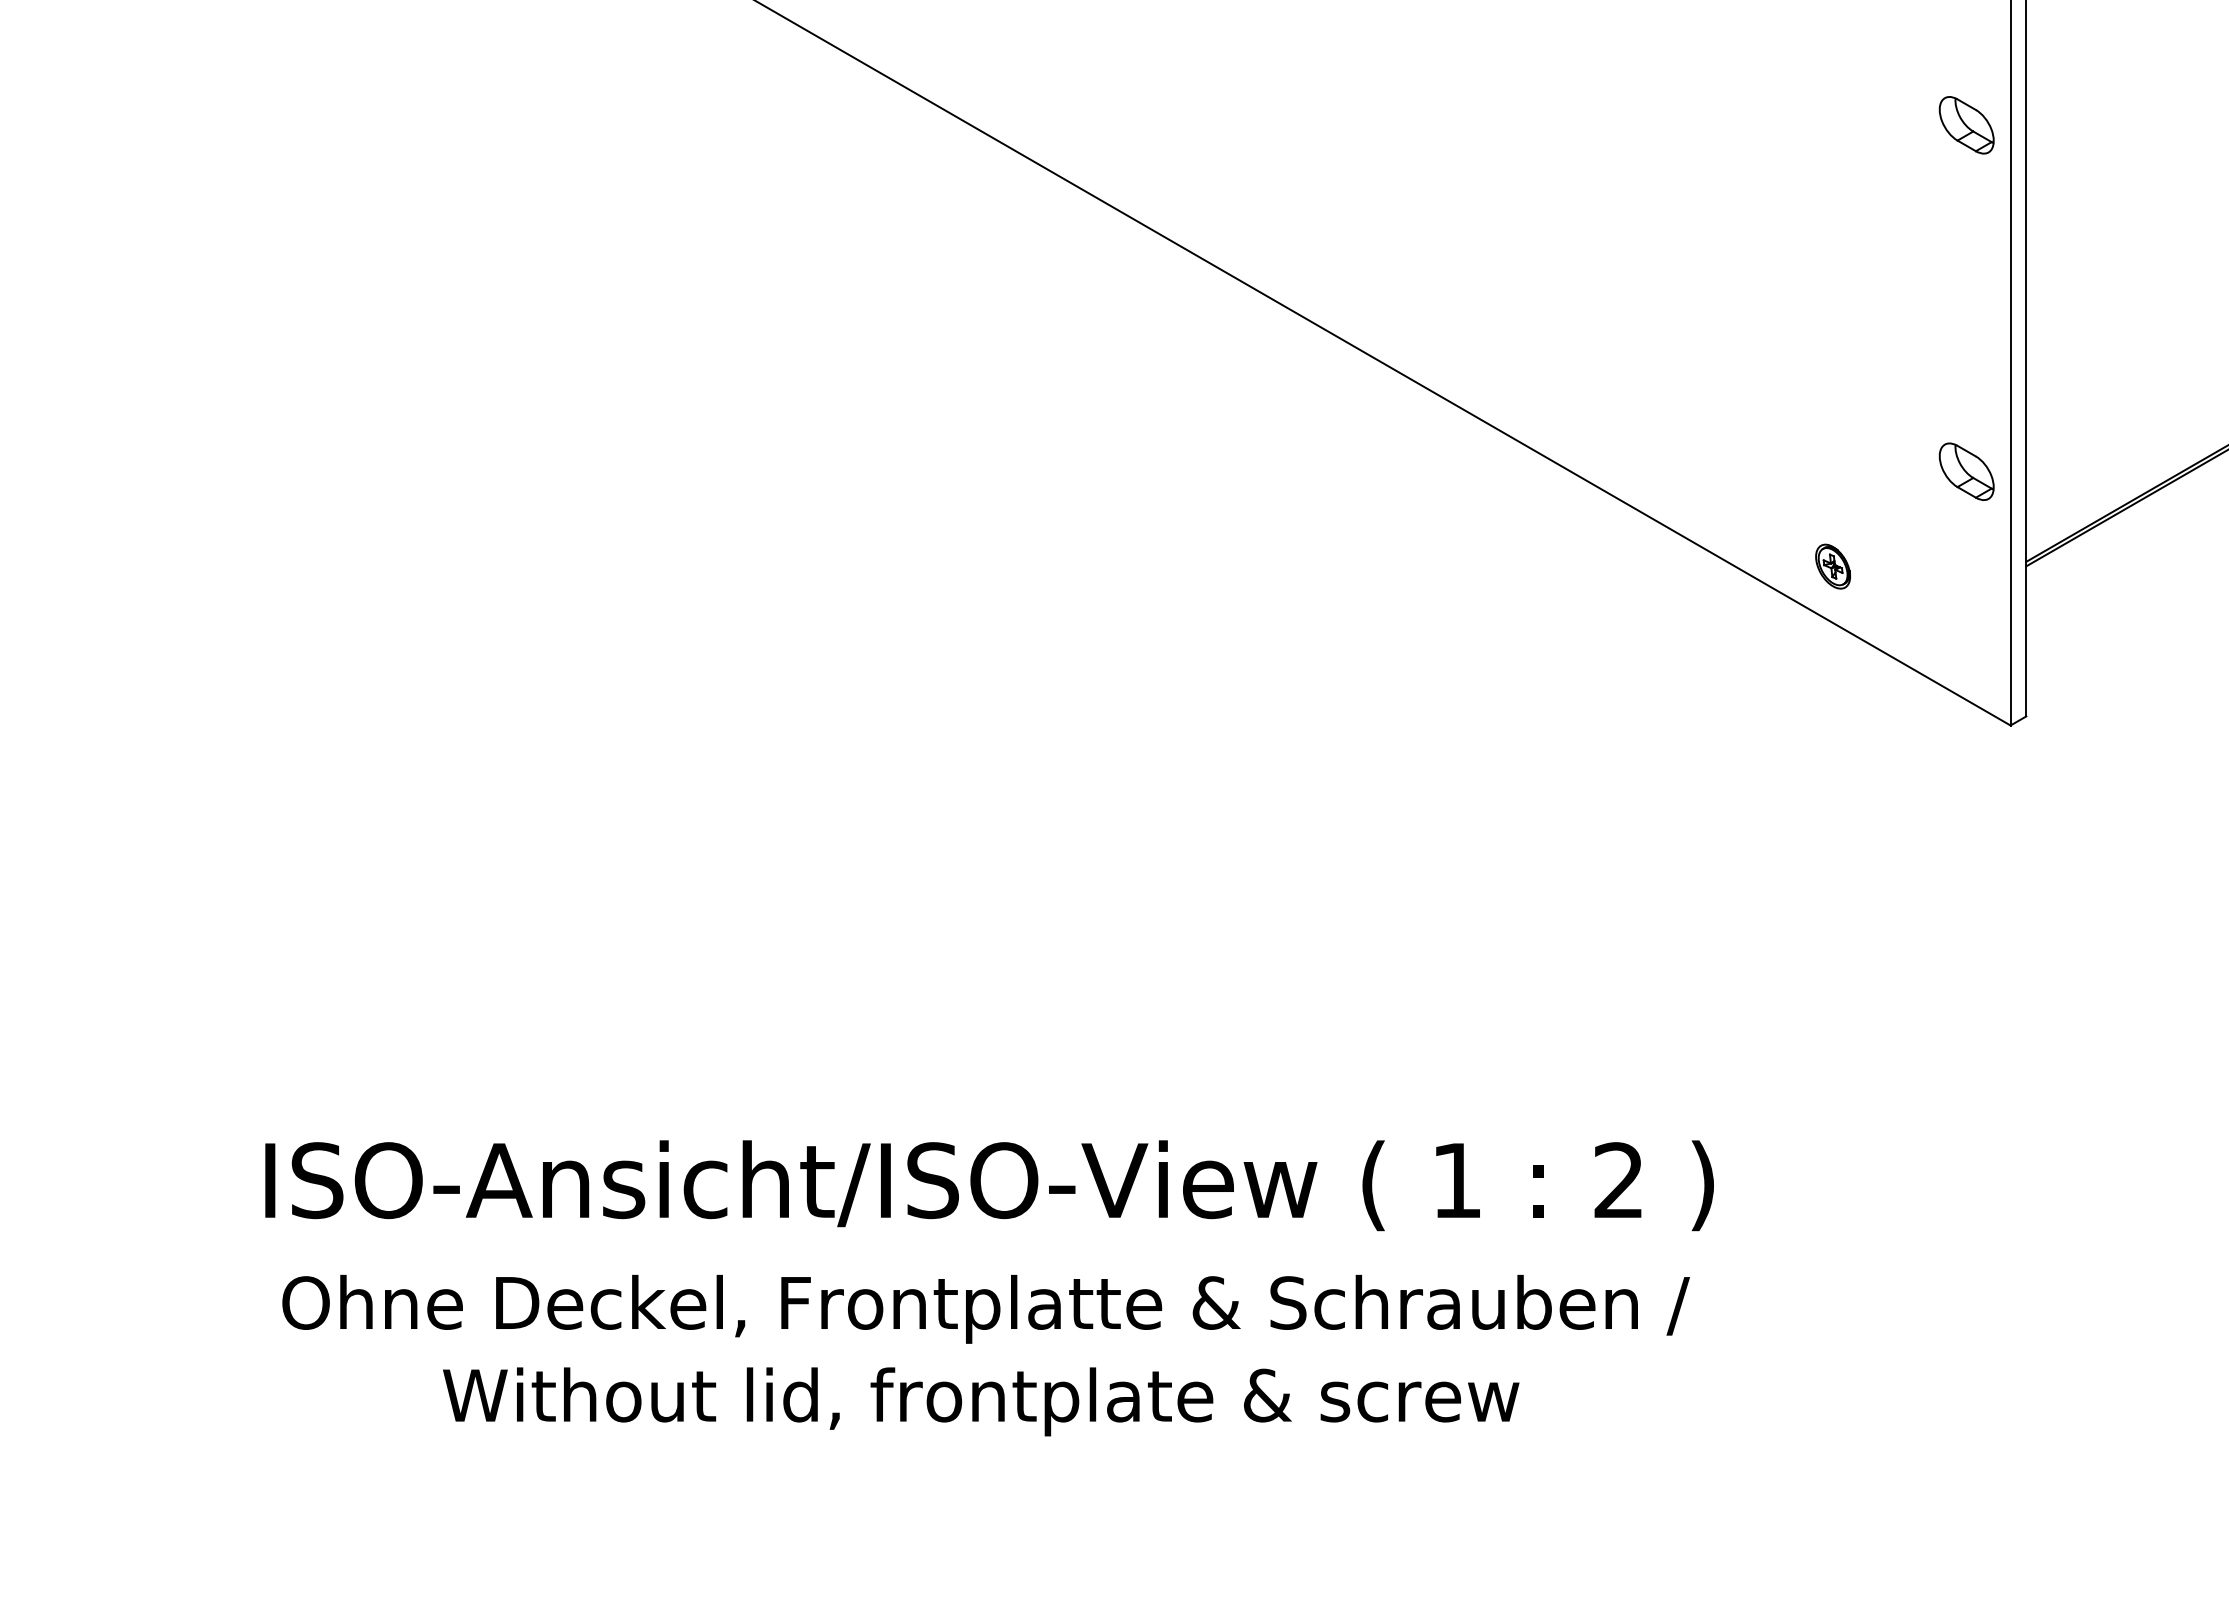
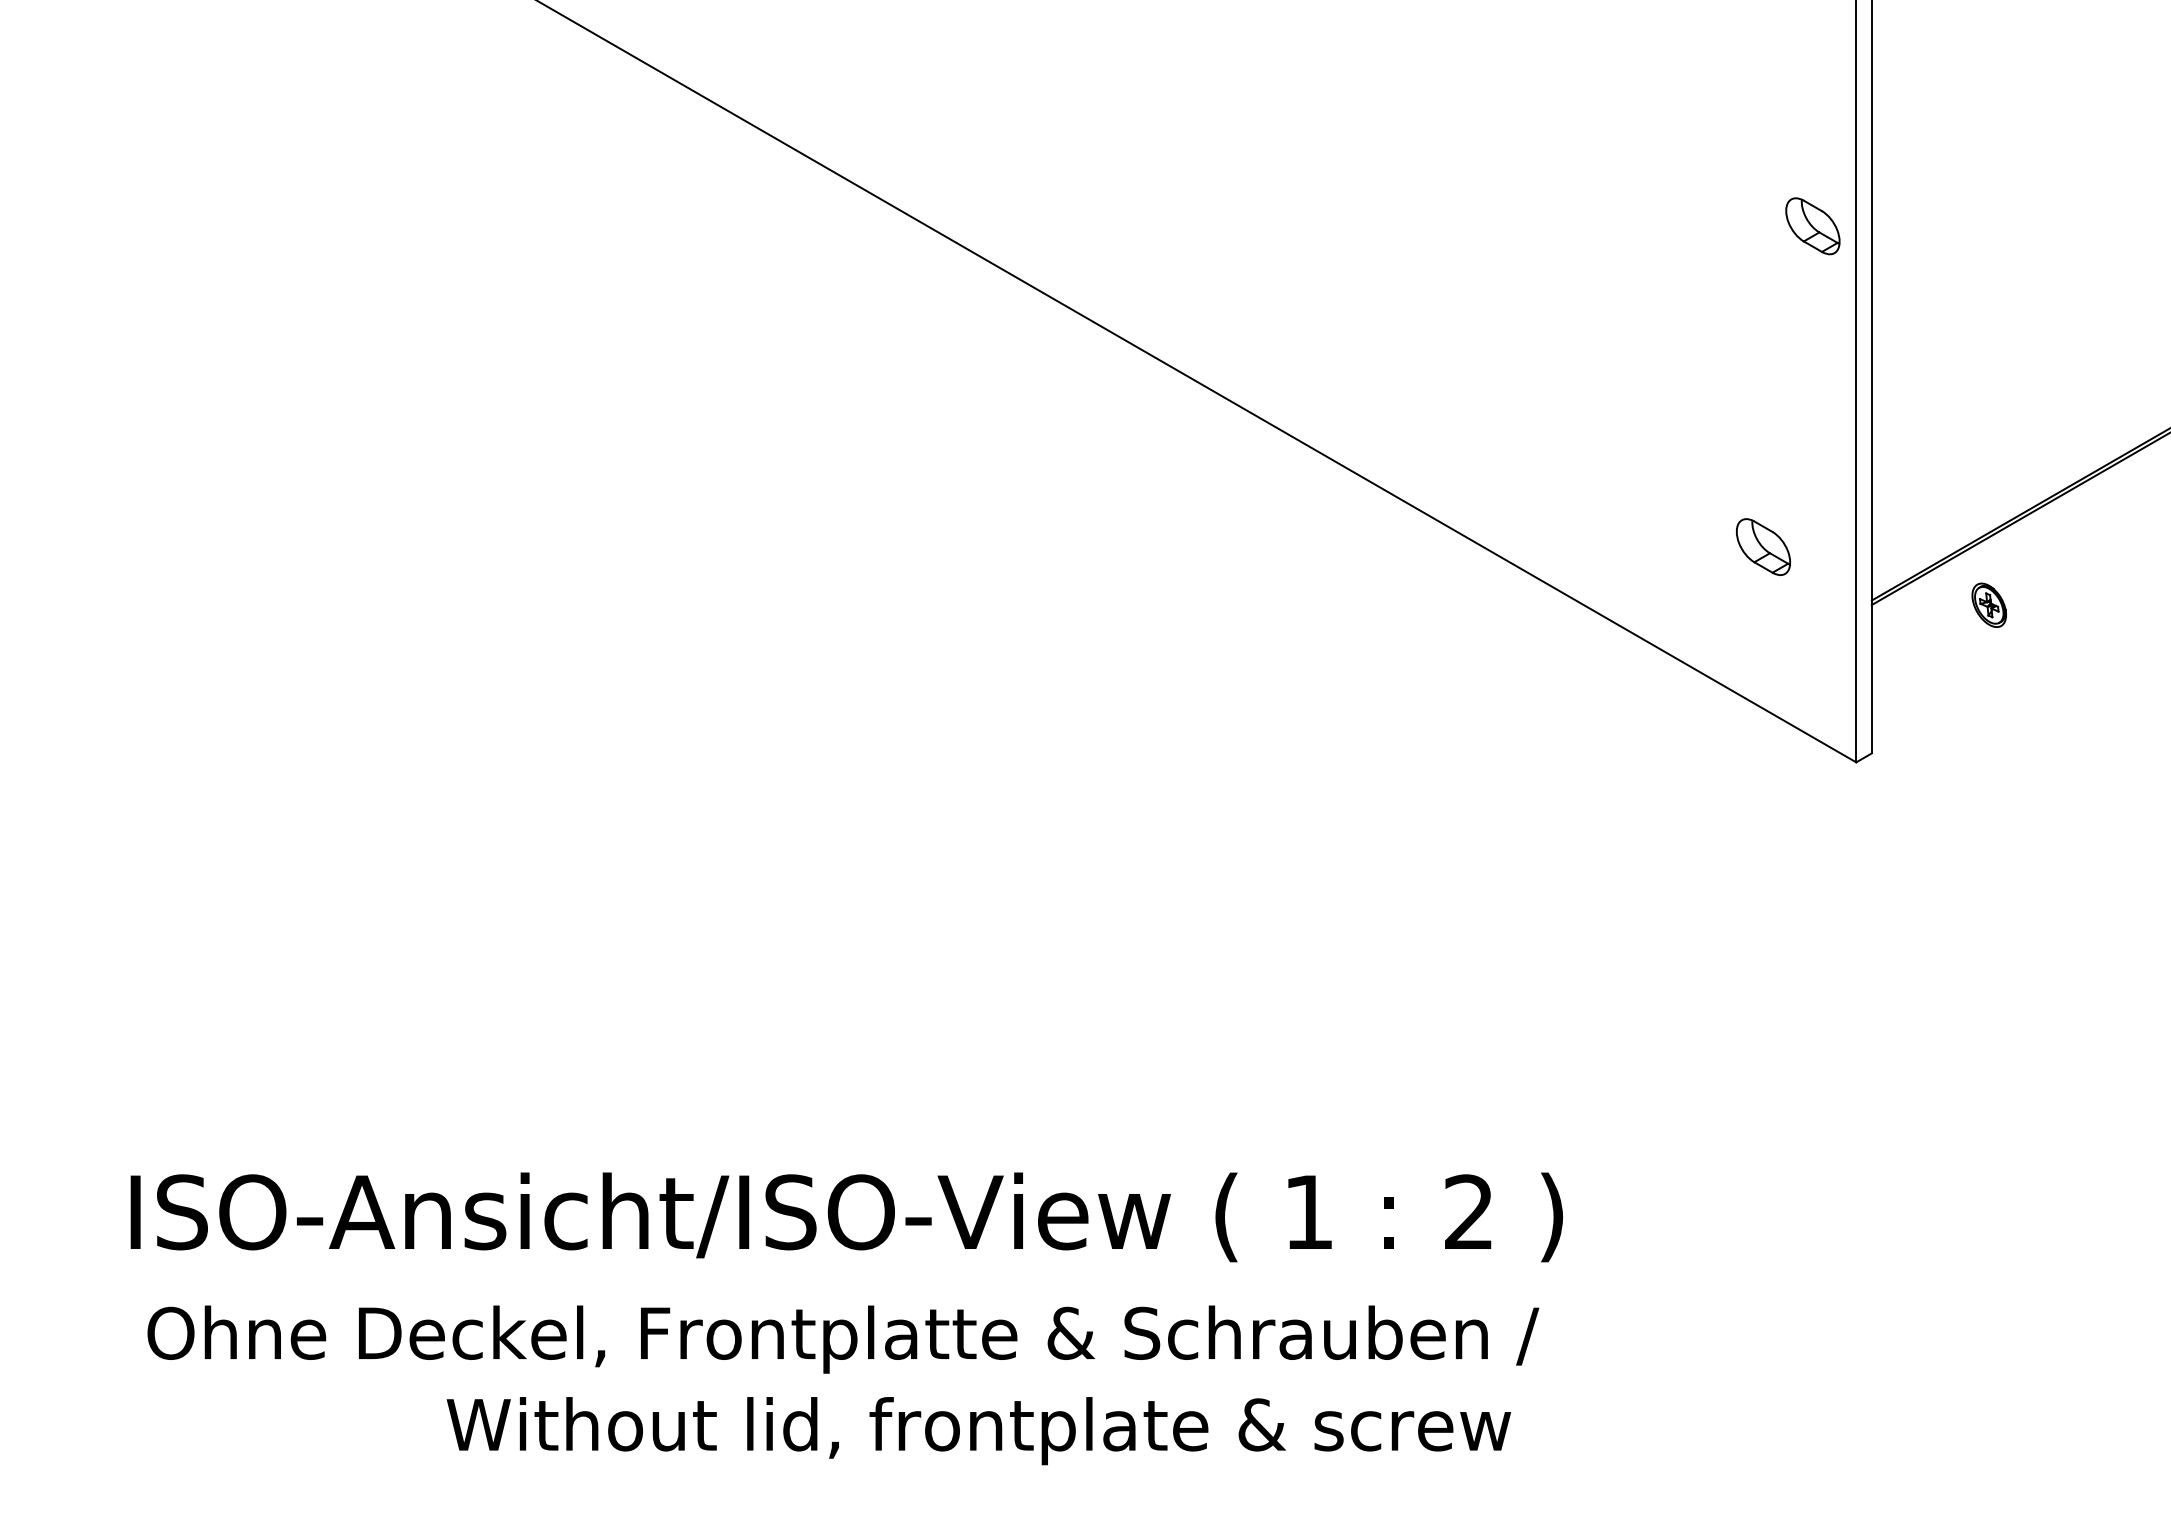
part: (1966, 125) -> (1812, 226), moved
part: (1966, 471) -> (1763, 546), moved
part: (1832, 566) -> (1988, 605), moved
text: (981, 1401) -> (979, 1430), moved

